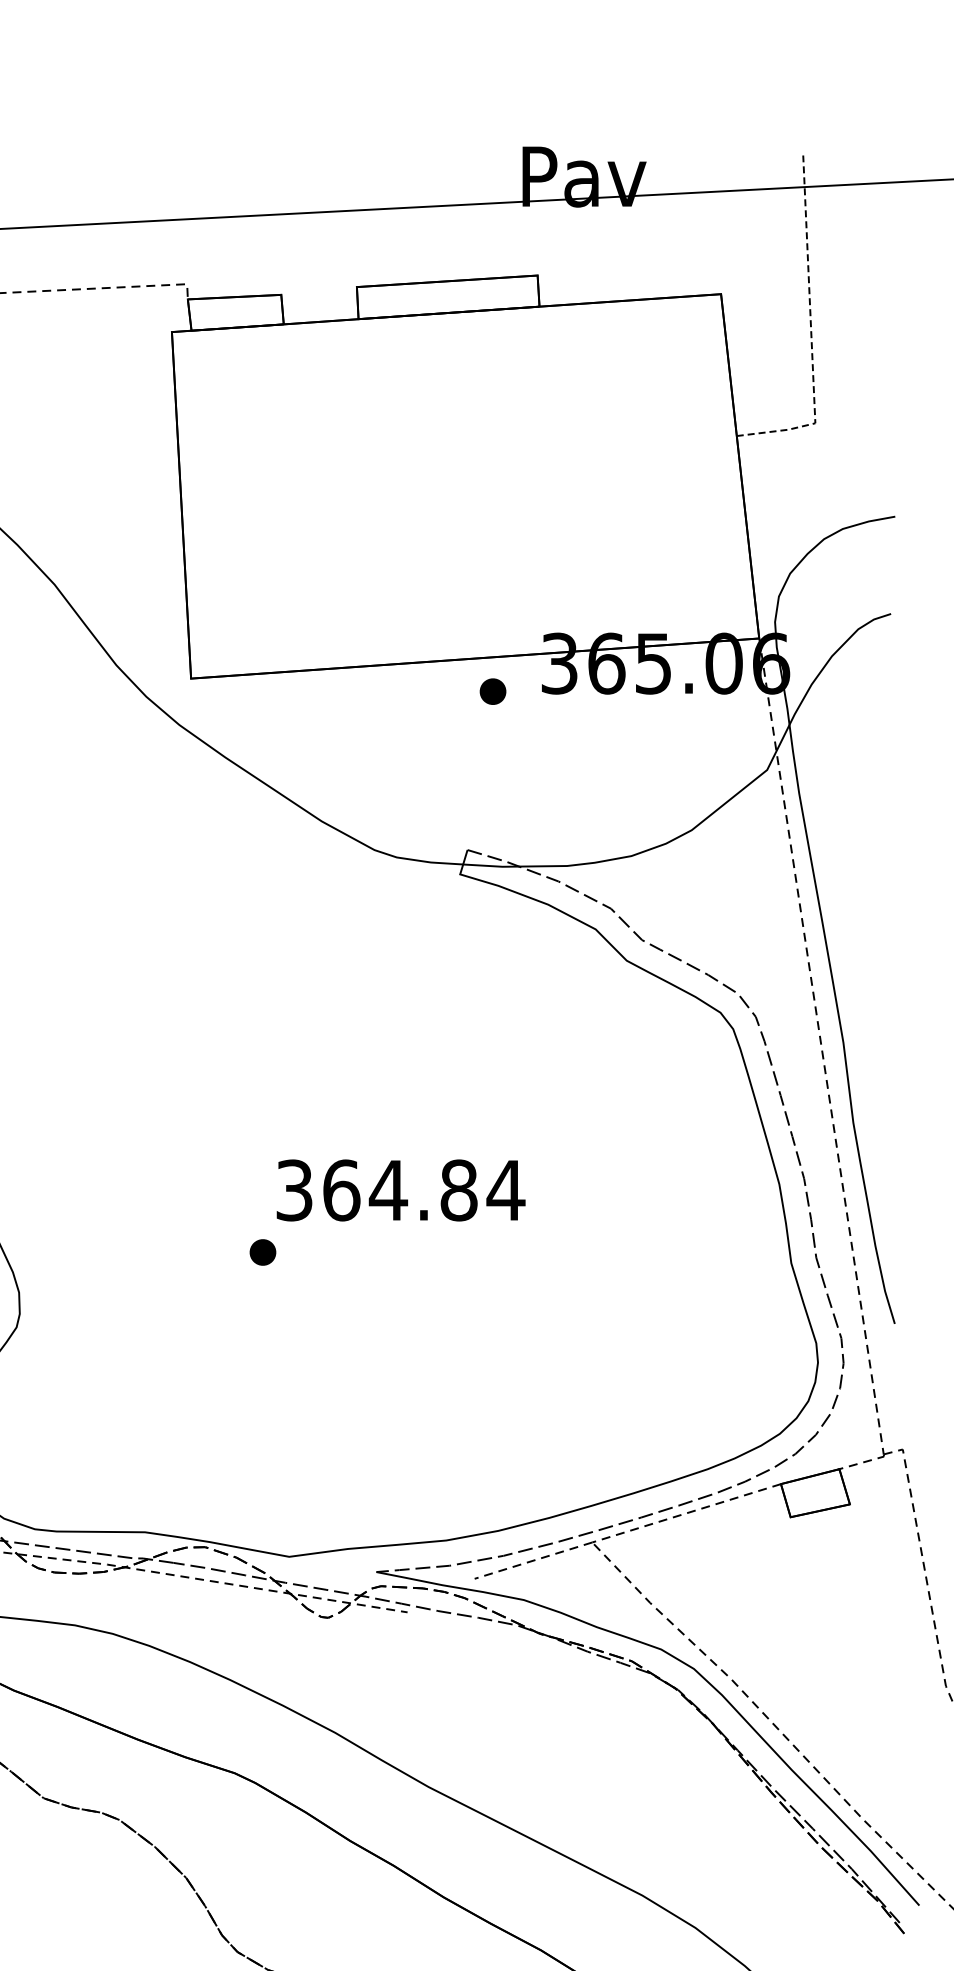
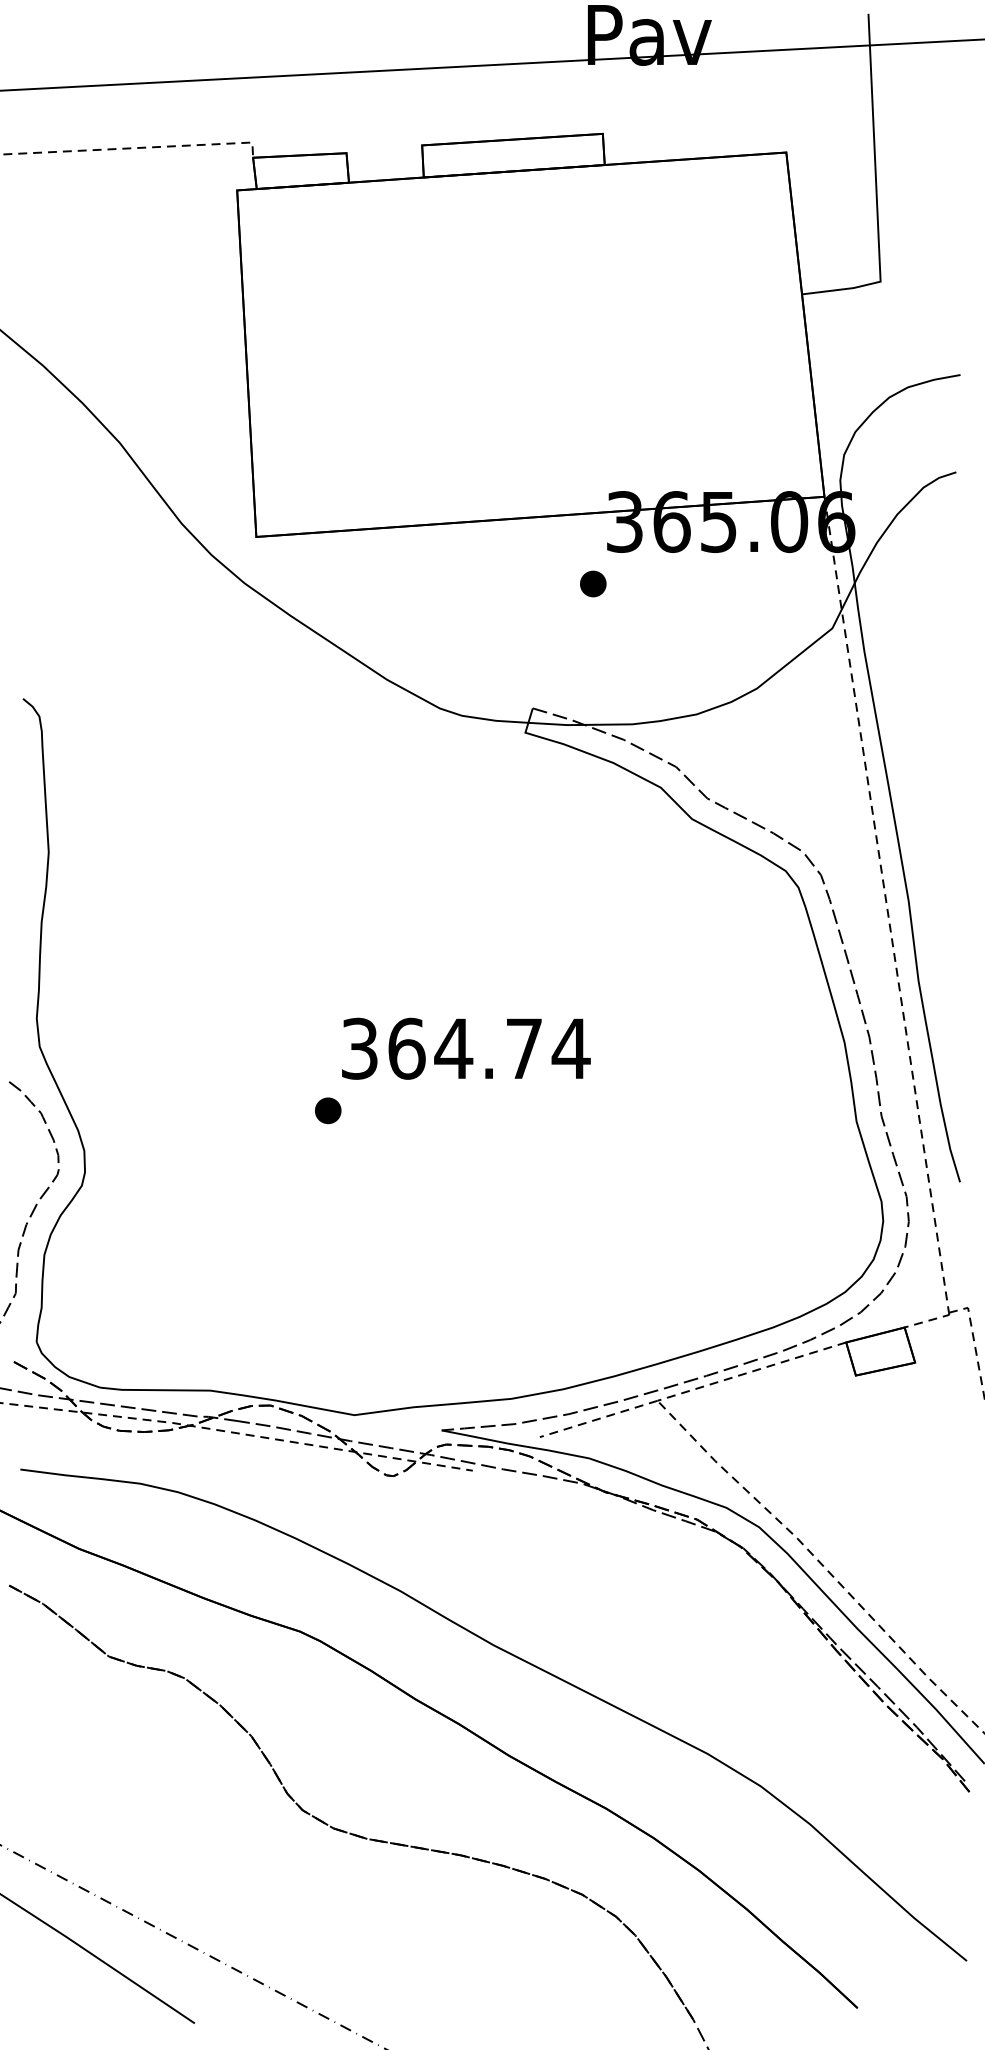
line: (811, 331) -> (876, 189), dashed -> solid
part: (493, 691) -> (593, 583), moved
text: (459, 1190) -> (524, 1048), 364.84 -> 364.74

